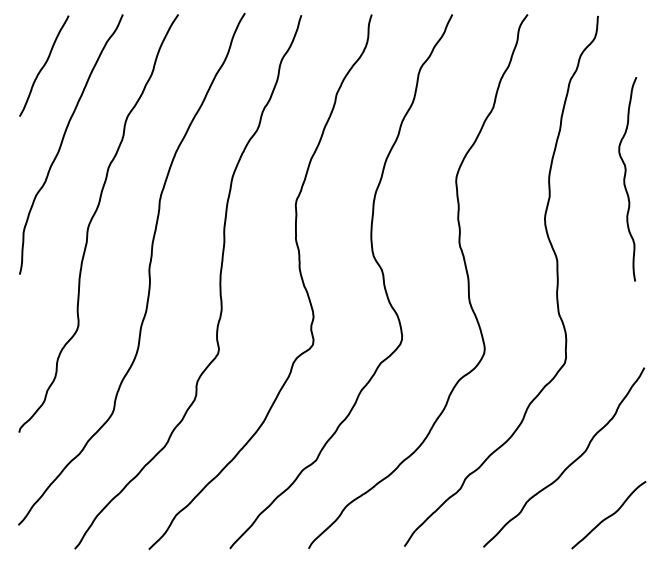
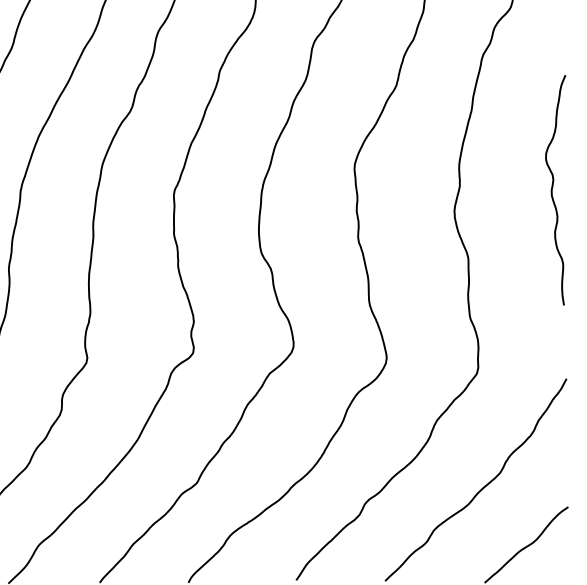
curve: (625, 179) -> (553, 190), moved

